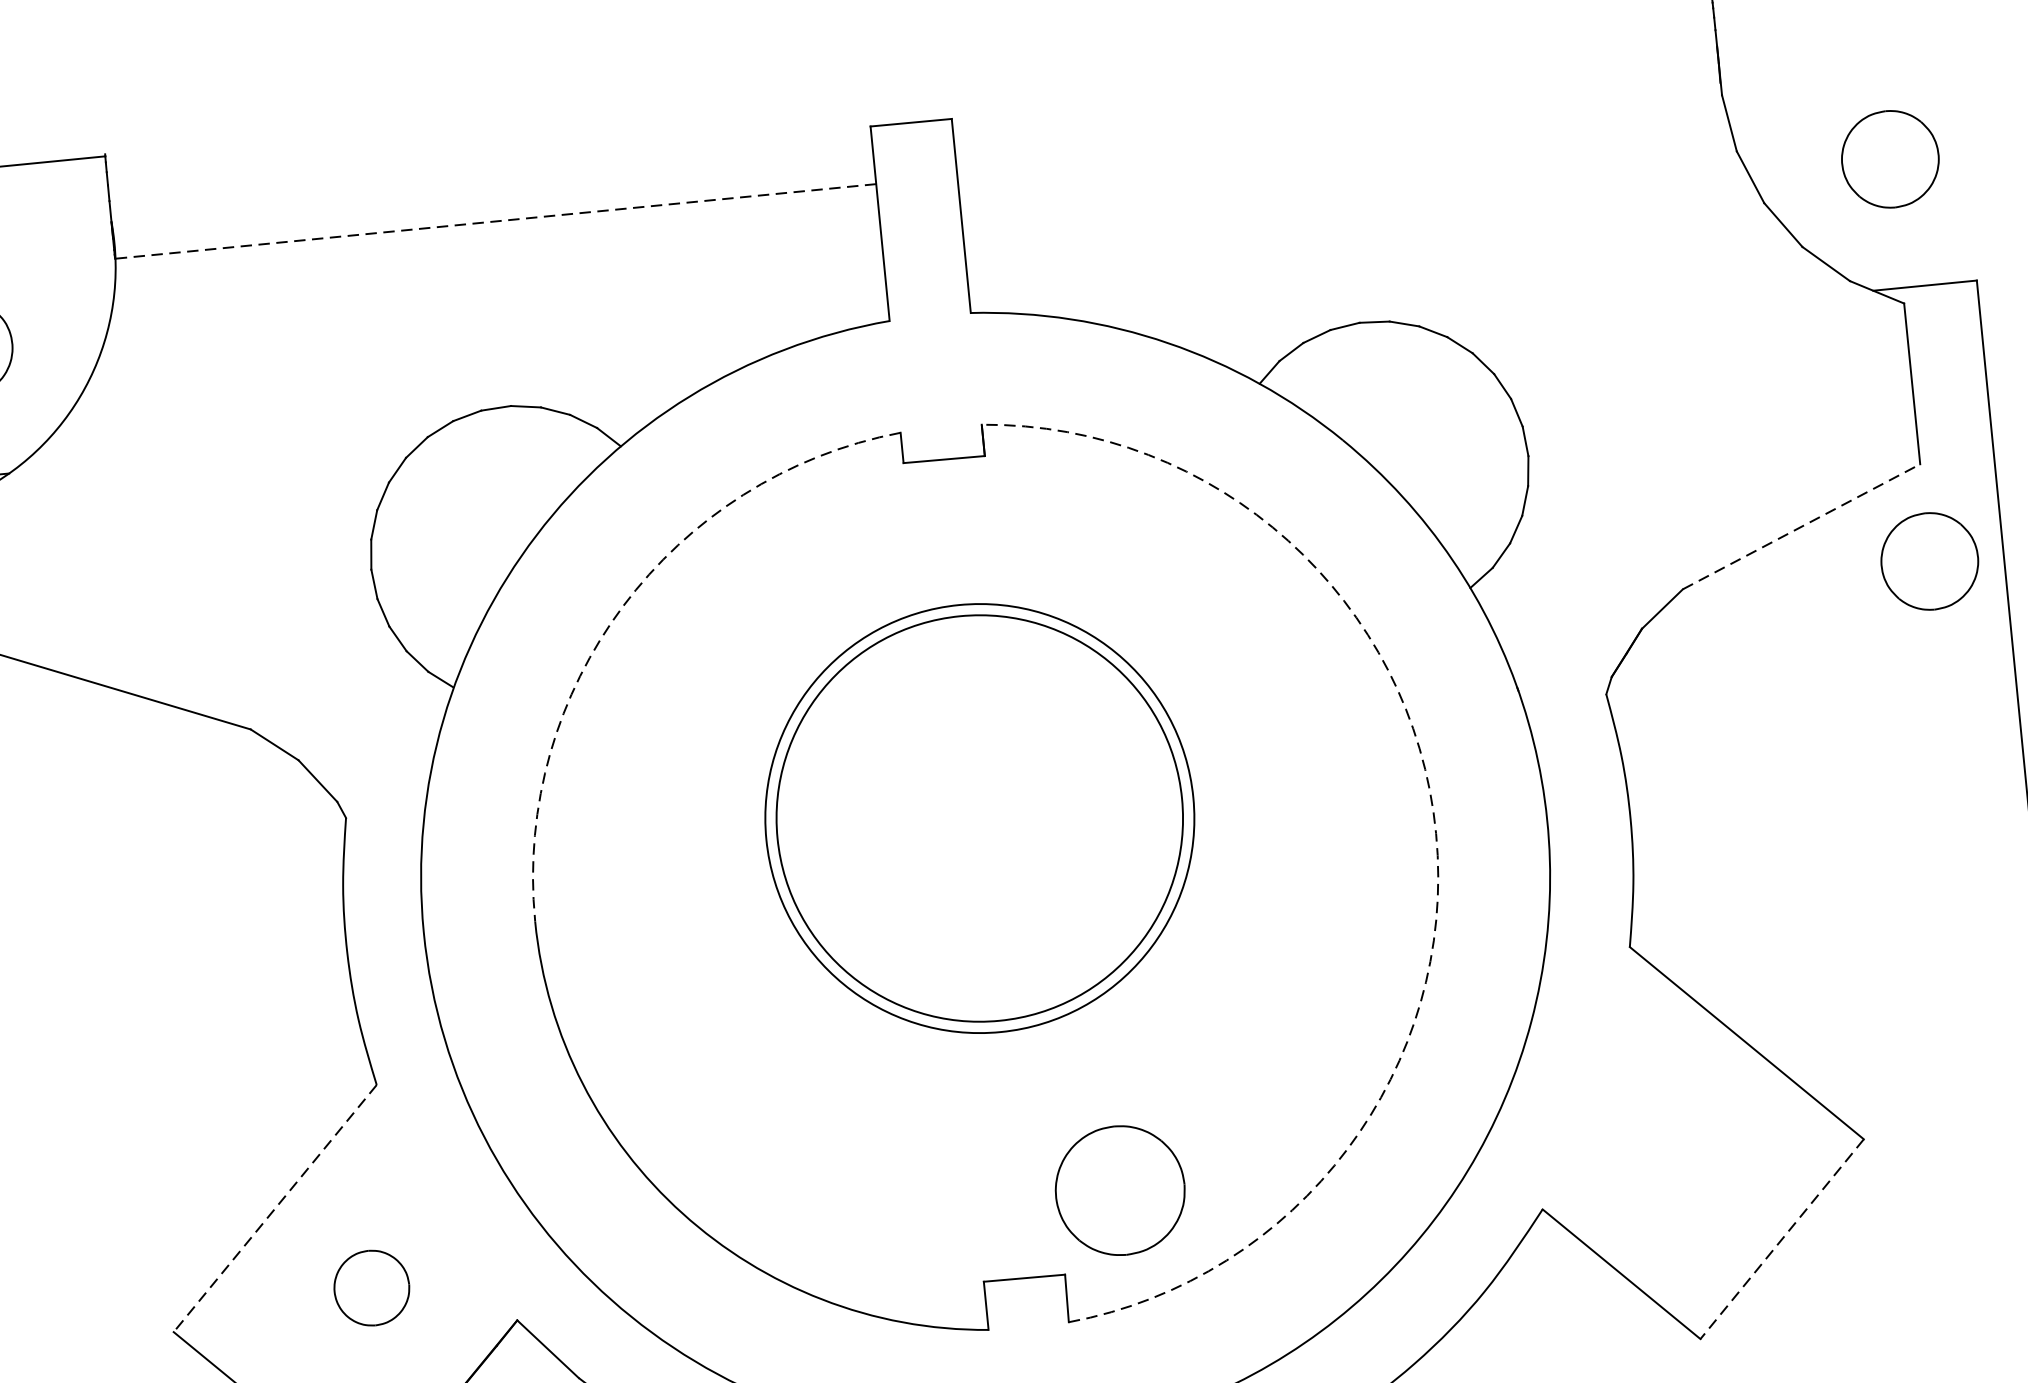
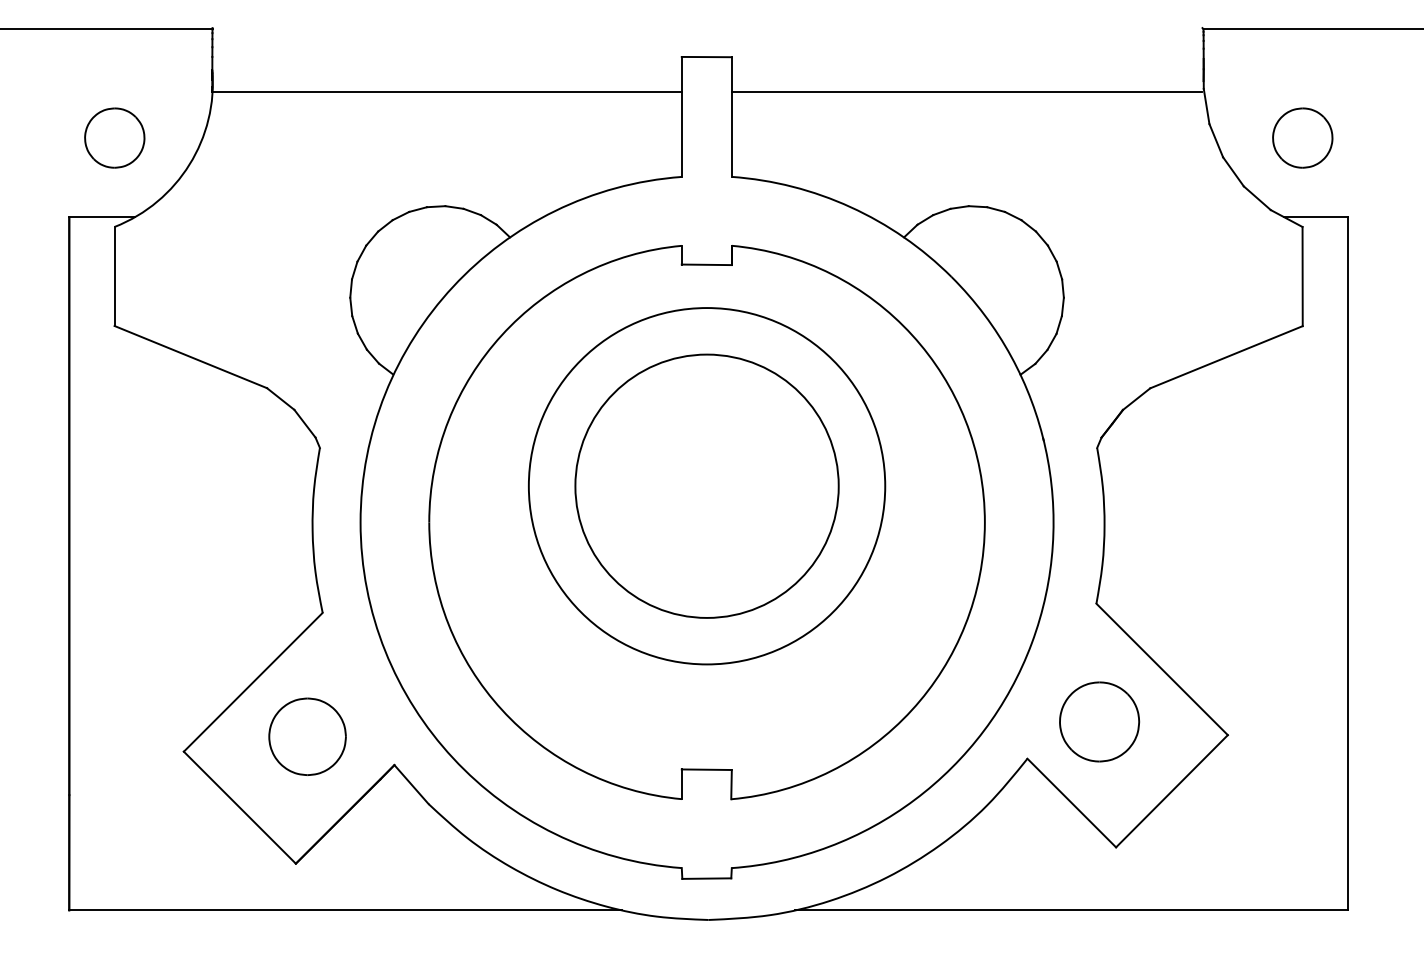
line: (1337, 138) -> (966, 92), added
line: (496, 221) -> (447, 92), dashed -> solid
line: (1801, 527) -> (1226, 357), dashed -> solid
part: (1929, 560) -> (1302, 385), removed
arc: (622, 606) -> (501, 335), dashed -> solid
circle: (978, 819) -> (706, 486), size x1.43
arc: (1435, 833) -> (984, 522), dashed -> solid
part: (1120, 1189) -> (1099, 721), moved
line: (274, 1209) -> (252, 682), dashed -> solid
line: (1781, 1239) -> (1171, 791), dashed -> solid
part: (371, 1287) -> (307, 736), size x1.67

